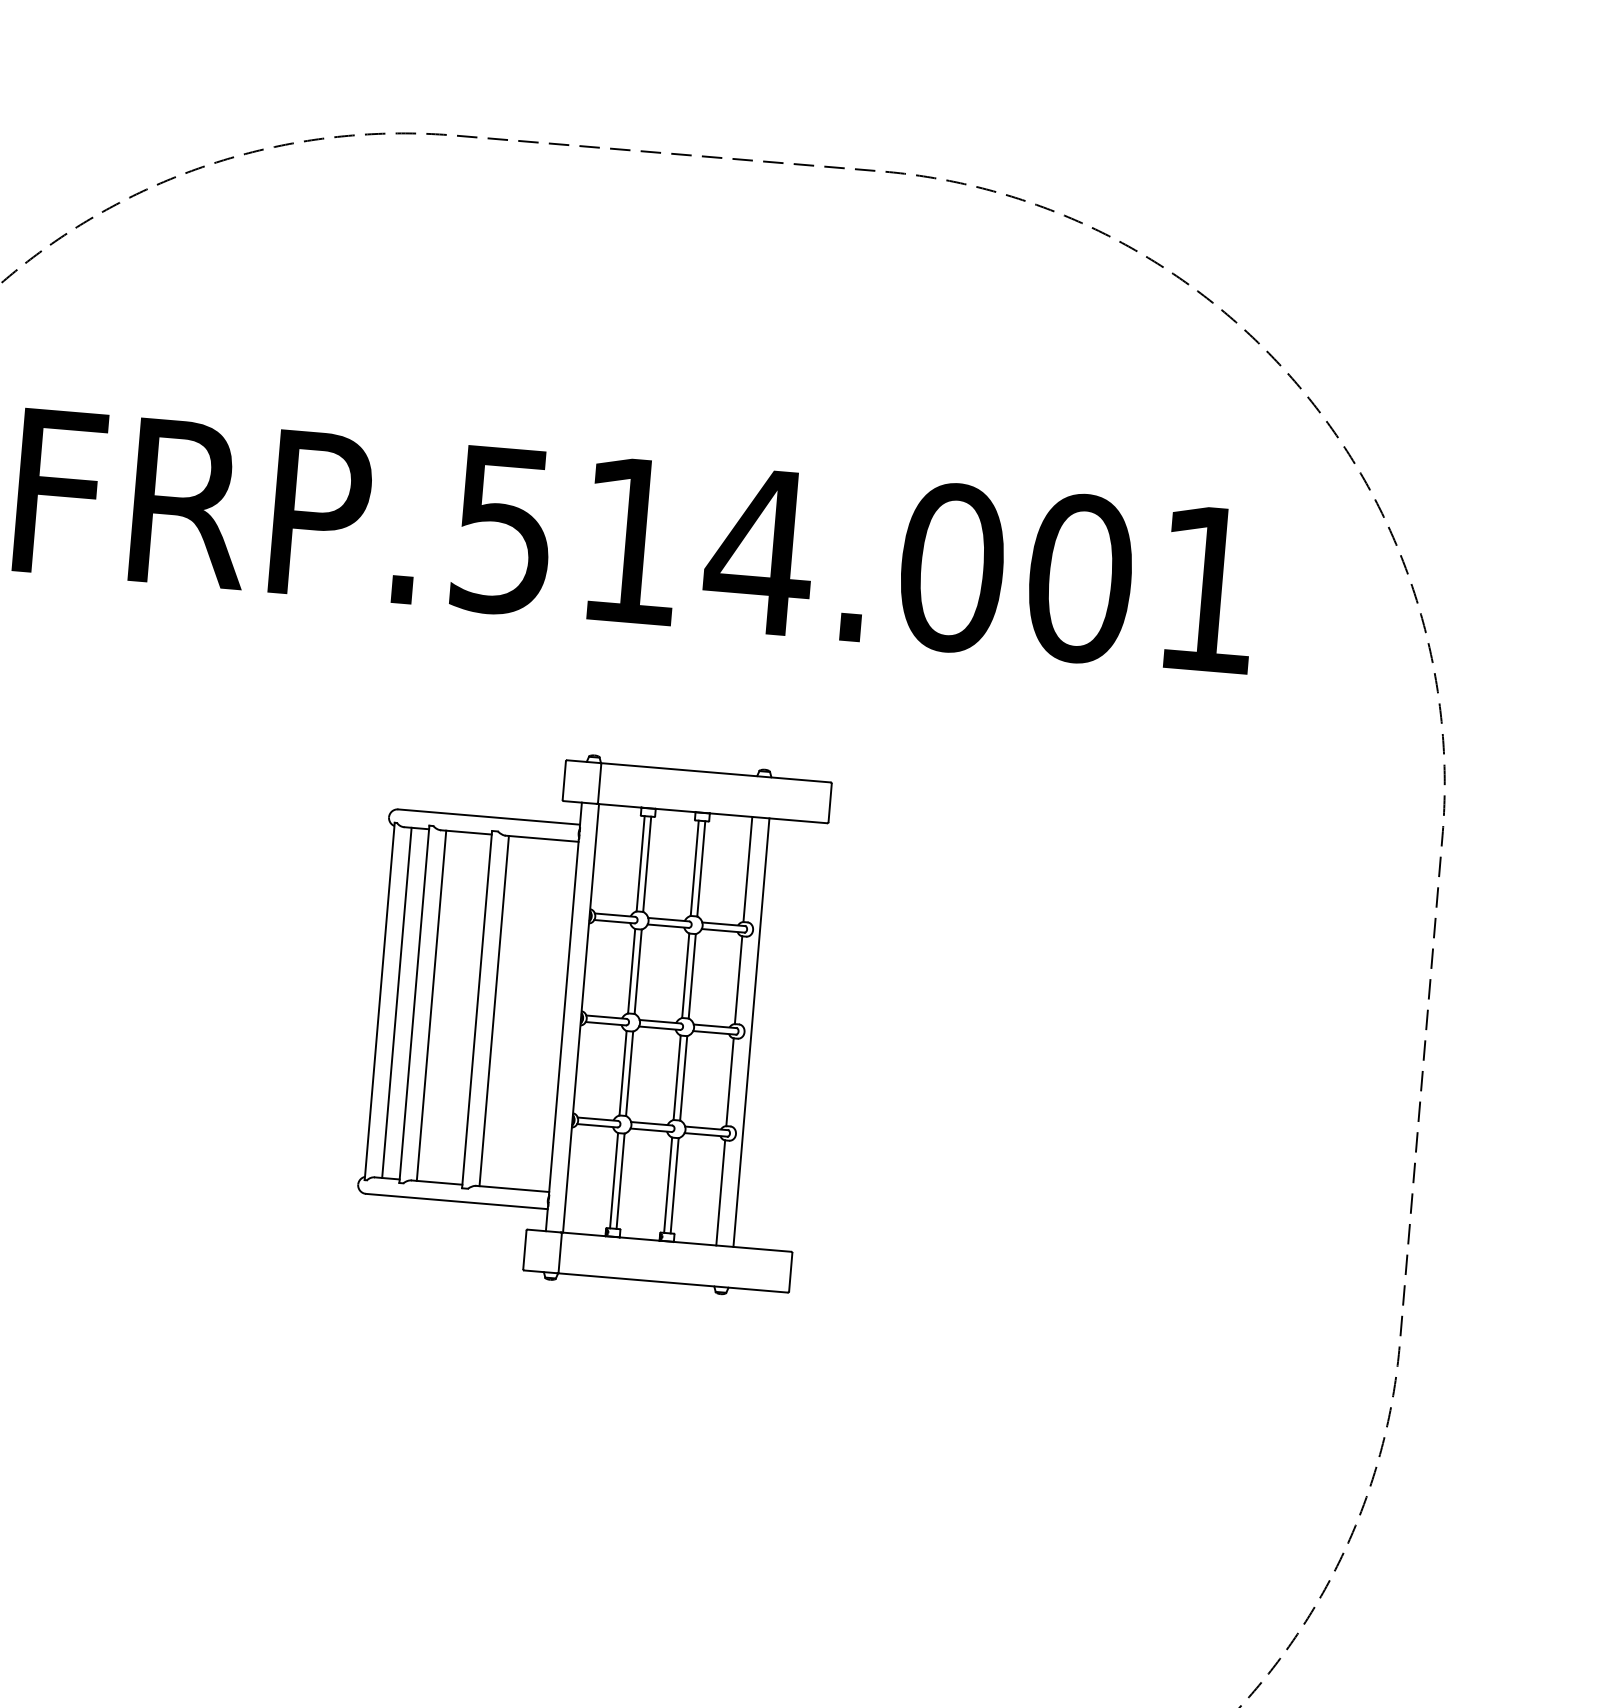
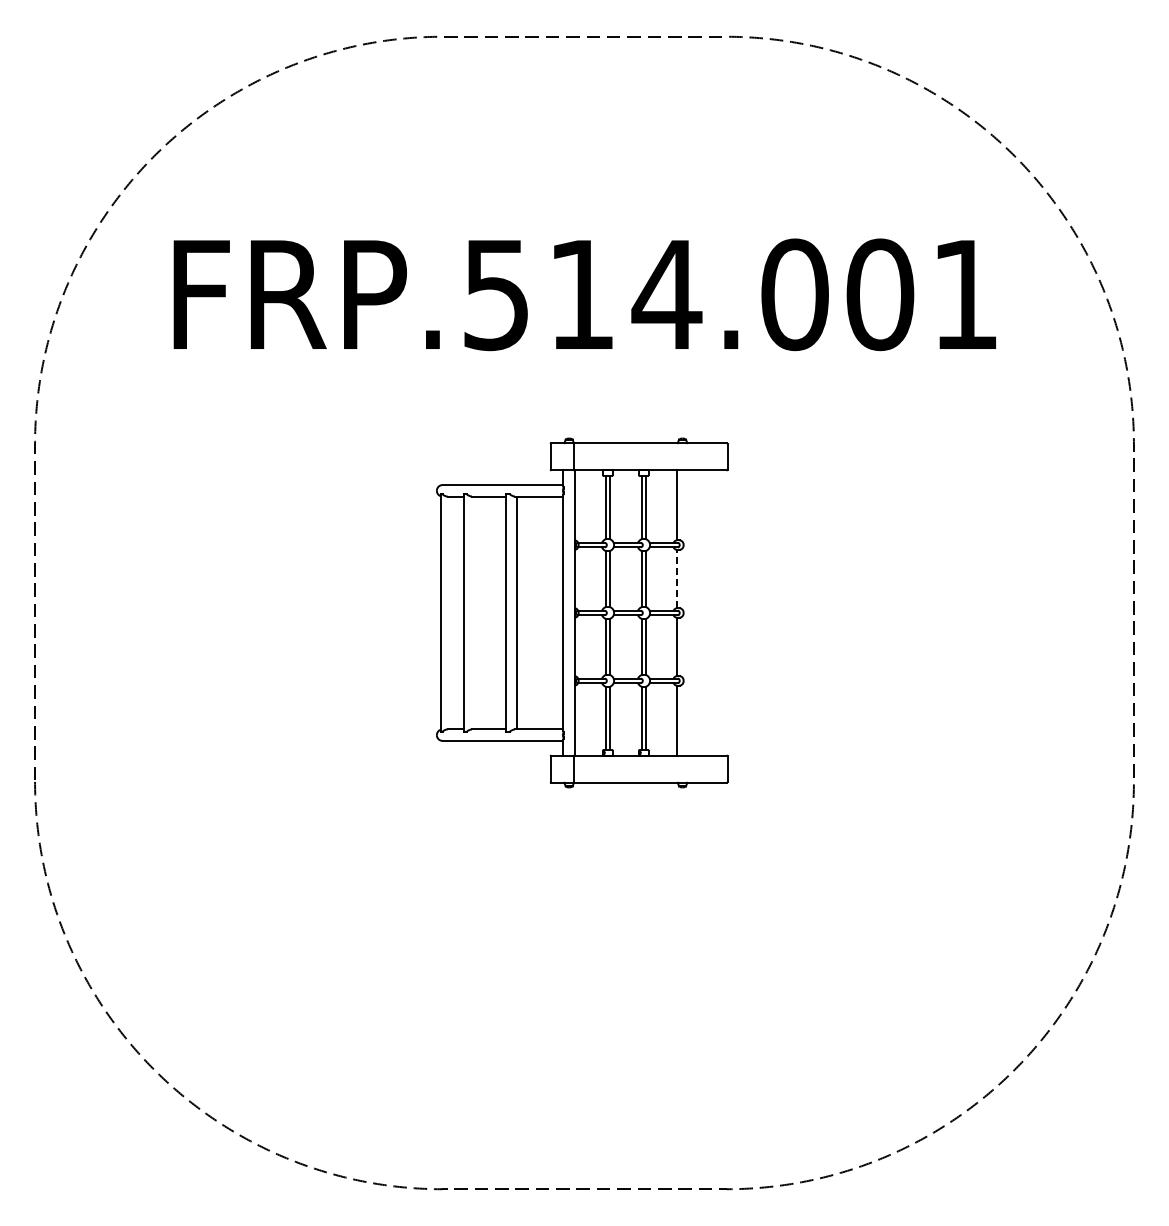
line: (738, 979) -> (676, 578), solid -> dashed
line: (397, 1002) -> (452, 612), removed
line: (431, 1005) -> (475, 612), removed
line: (751, 1031) -> (688, 612), removed

